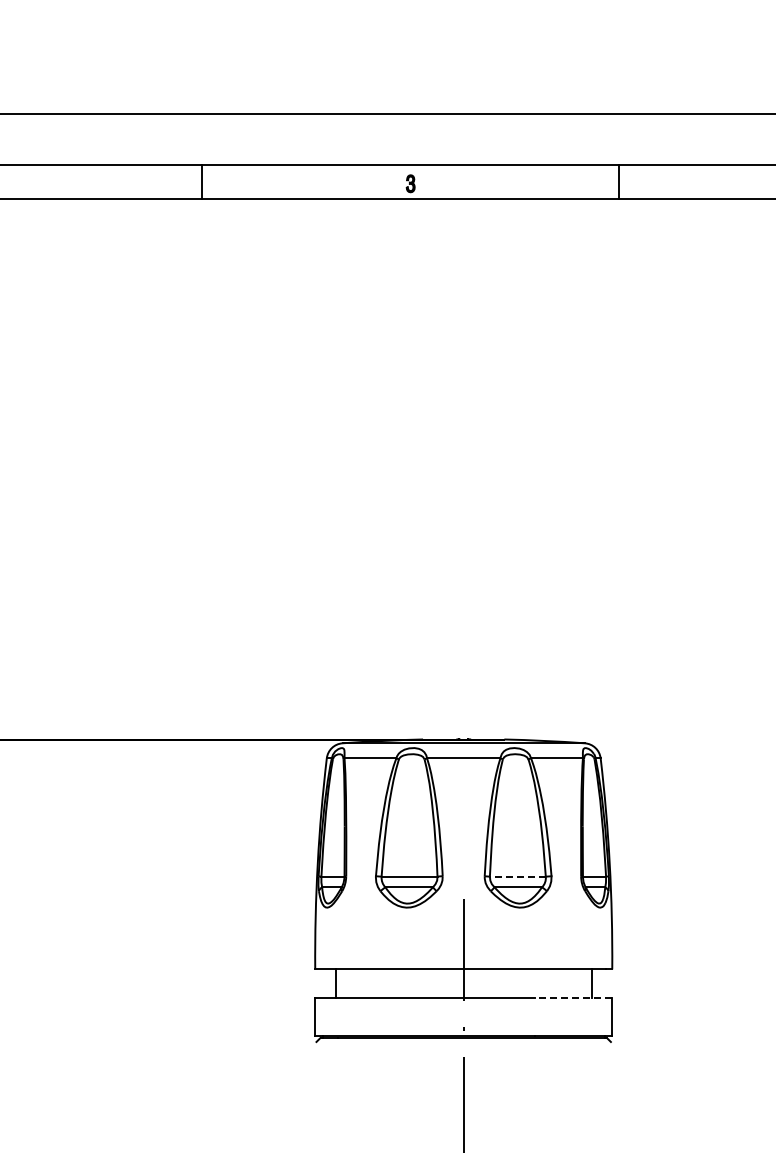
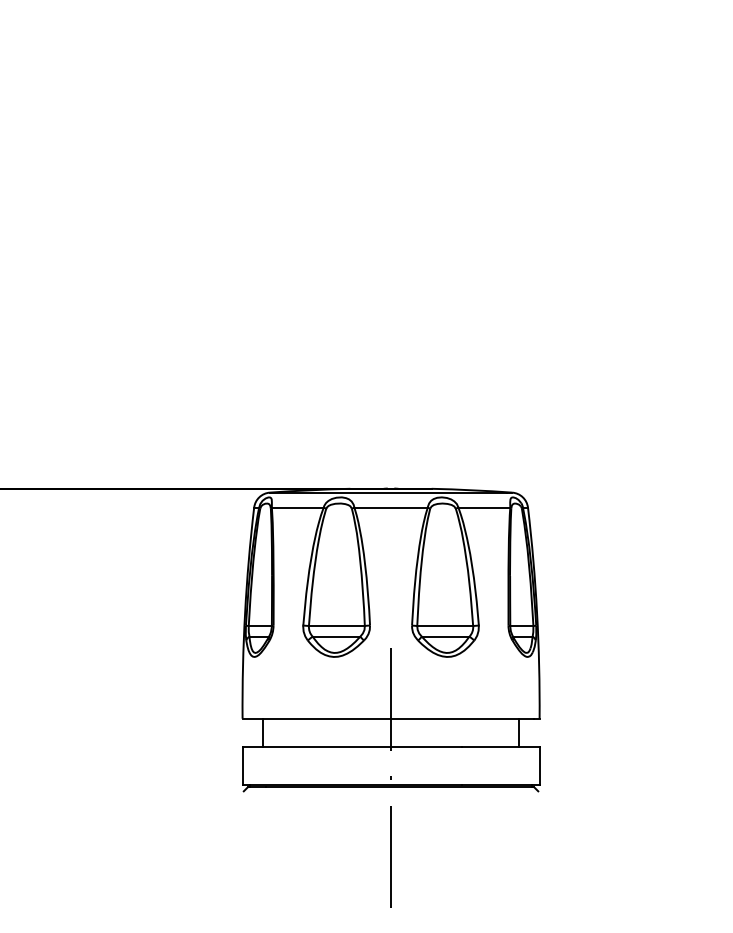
line: (517, 876) -> (444, 625), dashed -> solid
line: (573, 997) -> (500, 746), dashed -> solid

